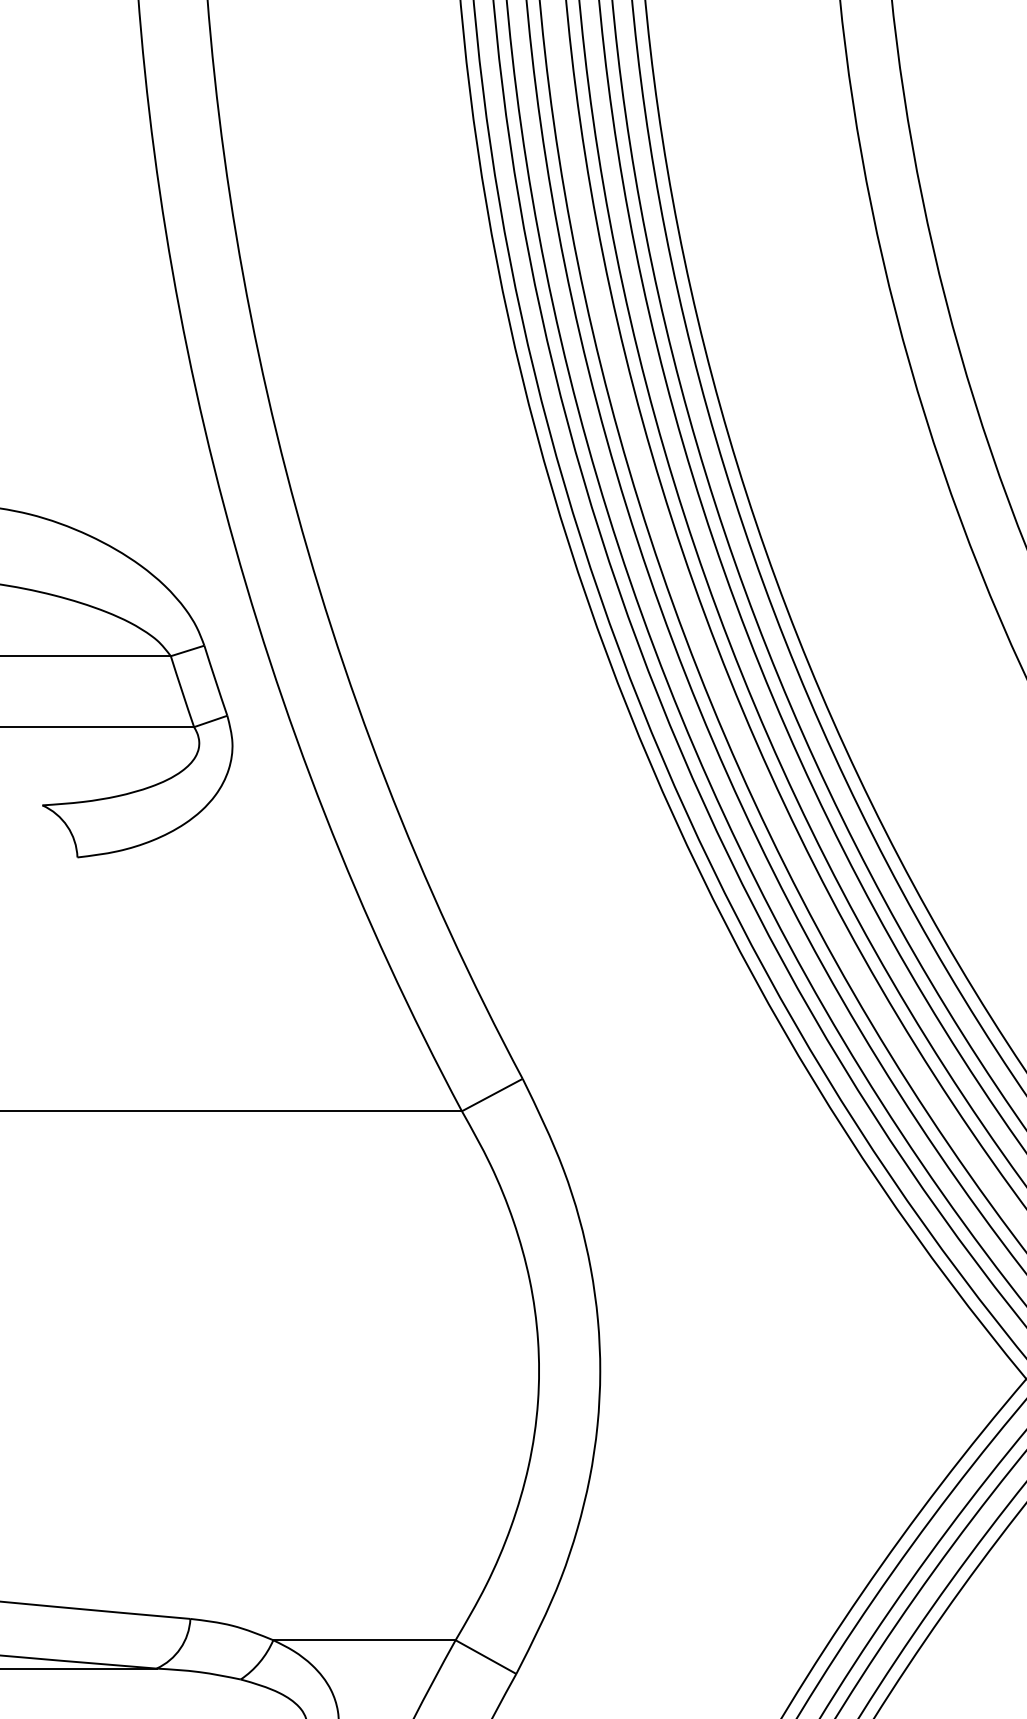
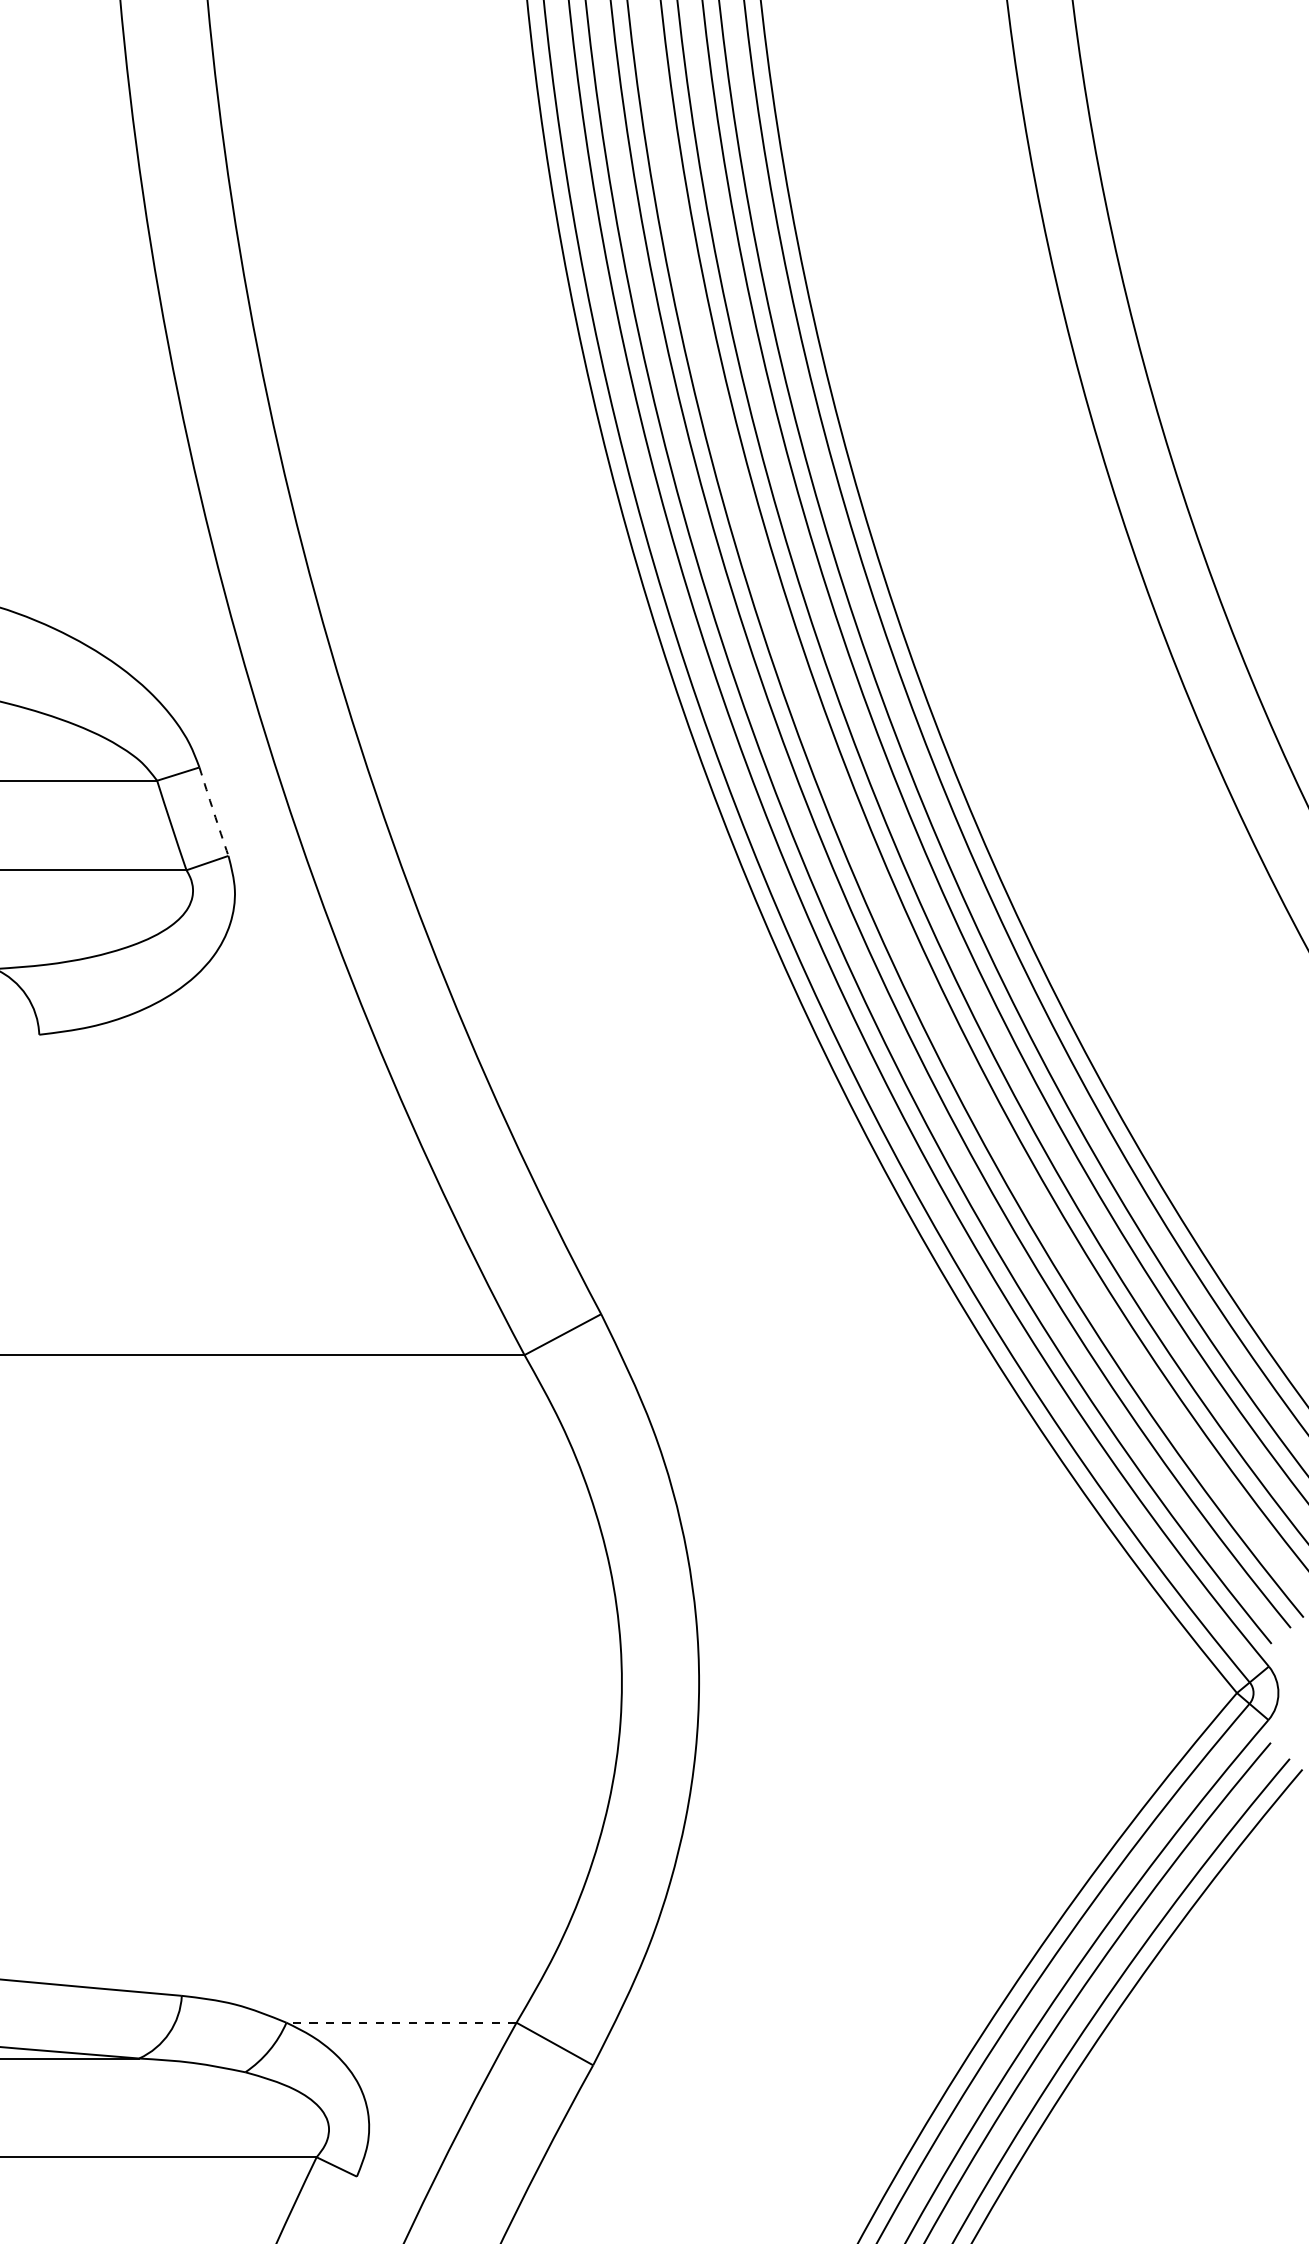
arc: (215, 680) -> (213, 811), solid -> dashed
line: (364, 1640) -> (401, 2022), solid -> dashed

